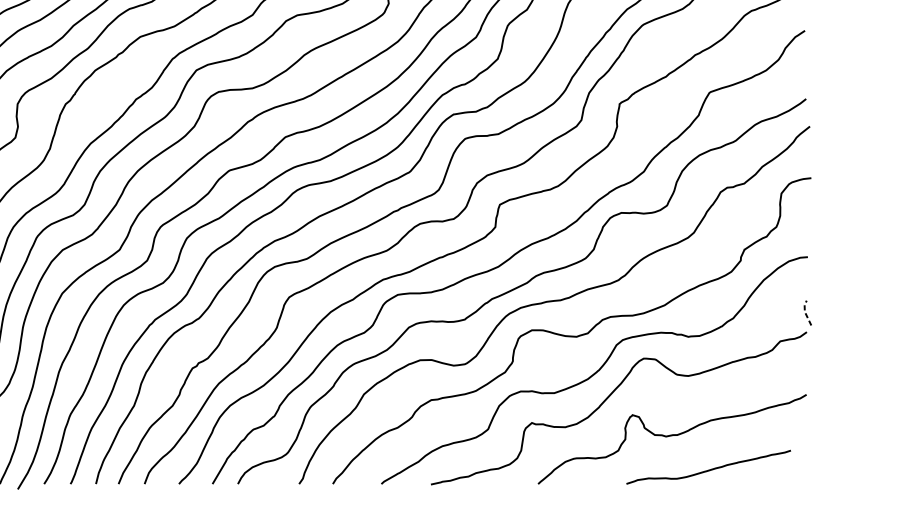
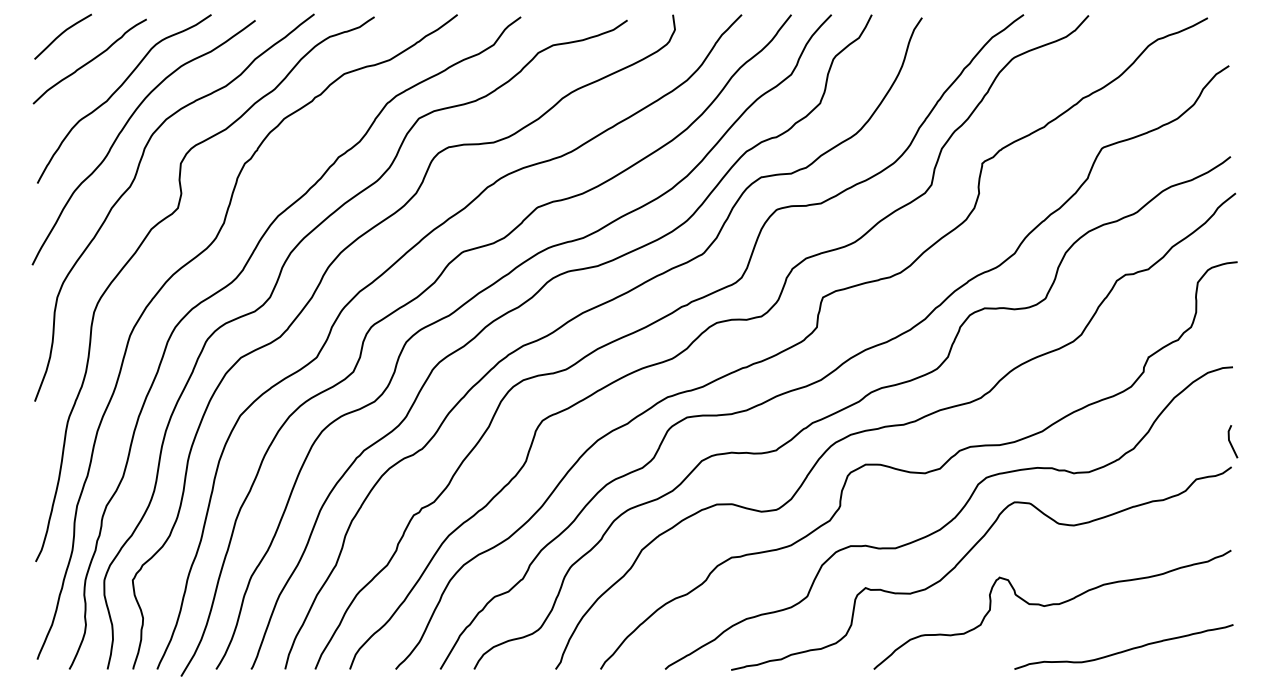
line: (805, 312) -> (1229, 440), dashed -> solid
curve: (708, 469) -> (1123, 650), moved

